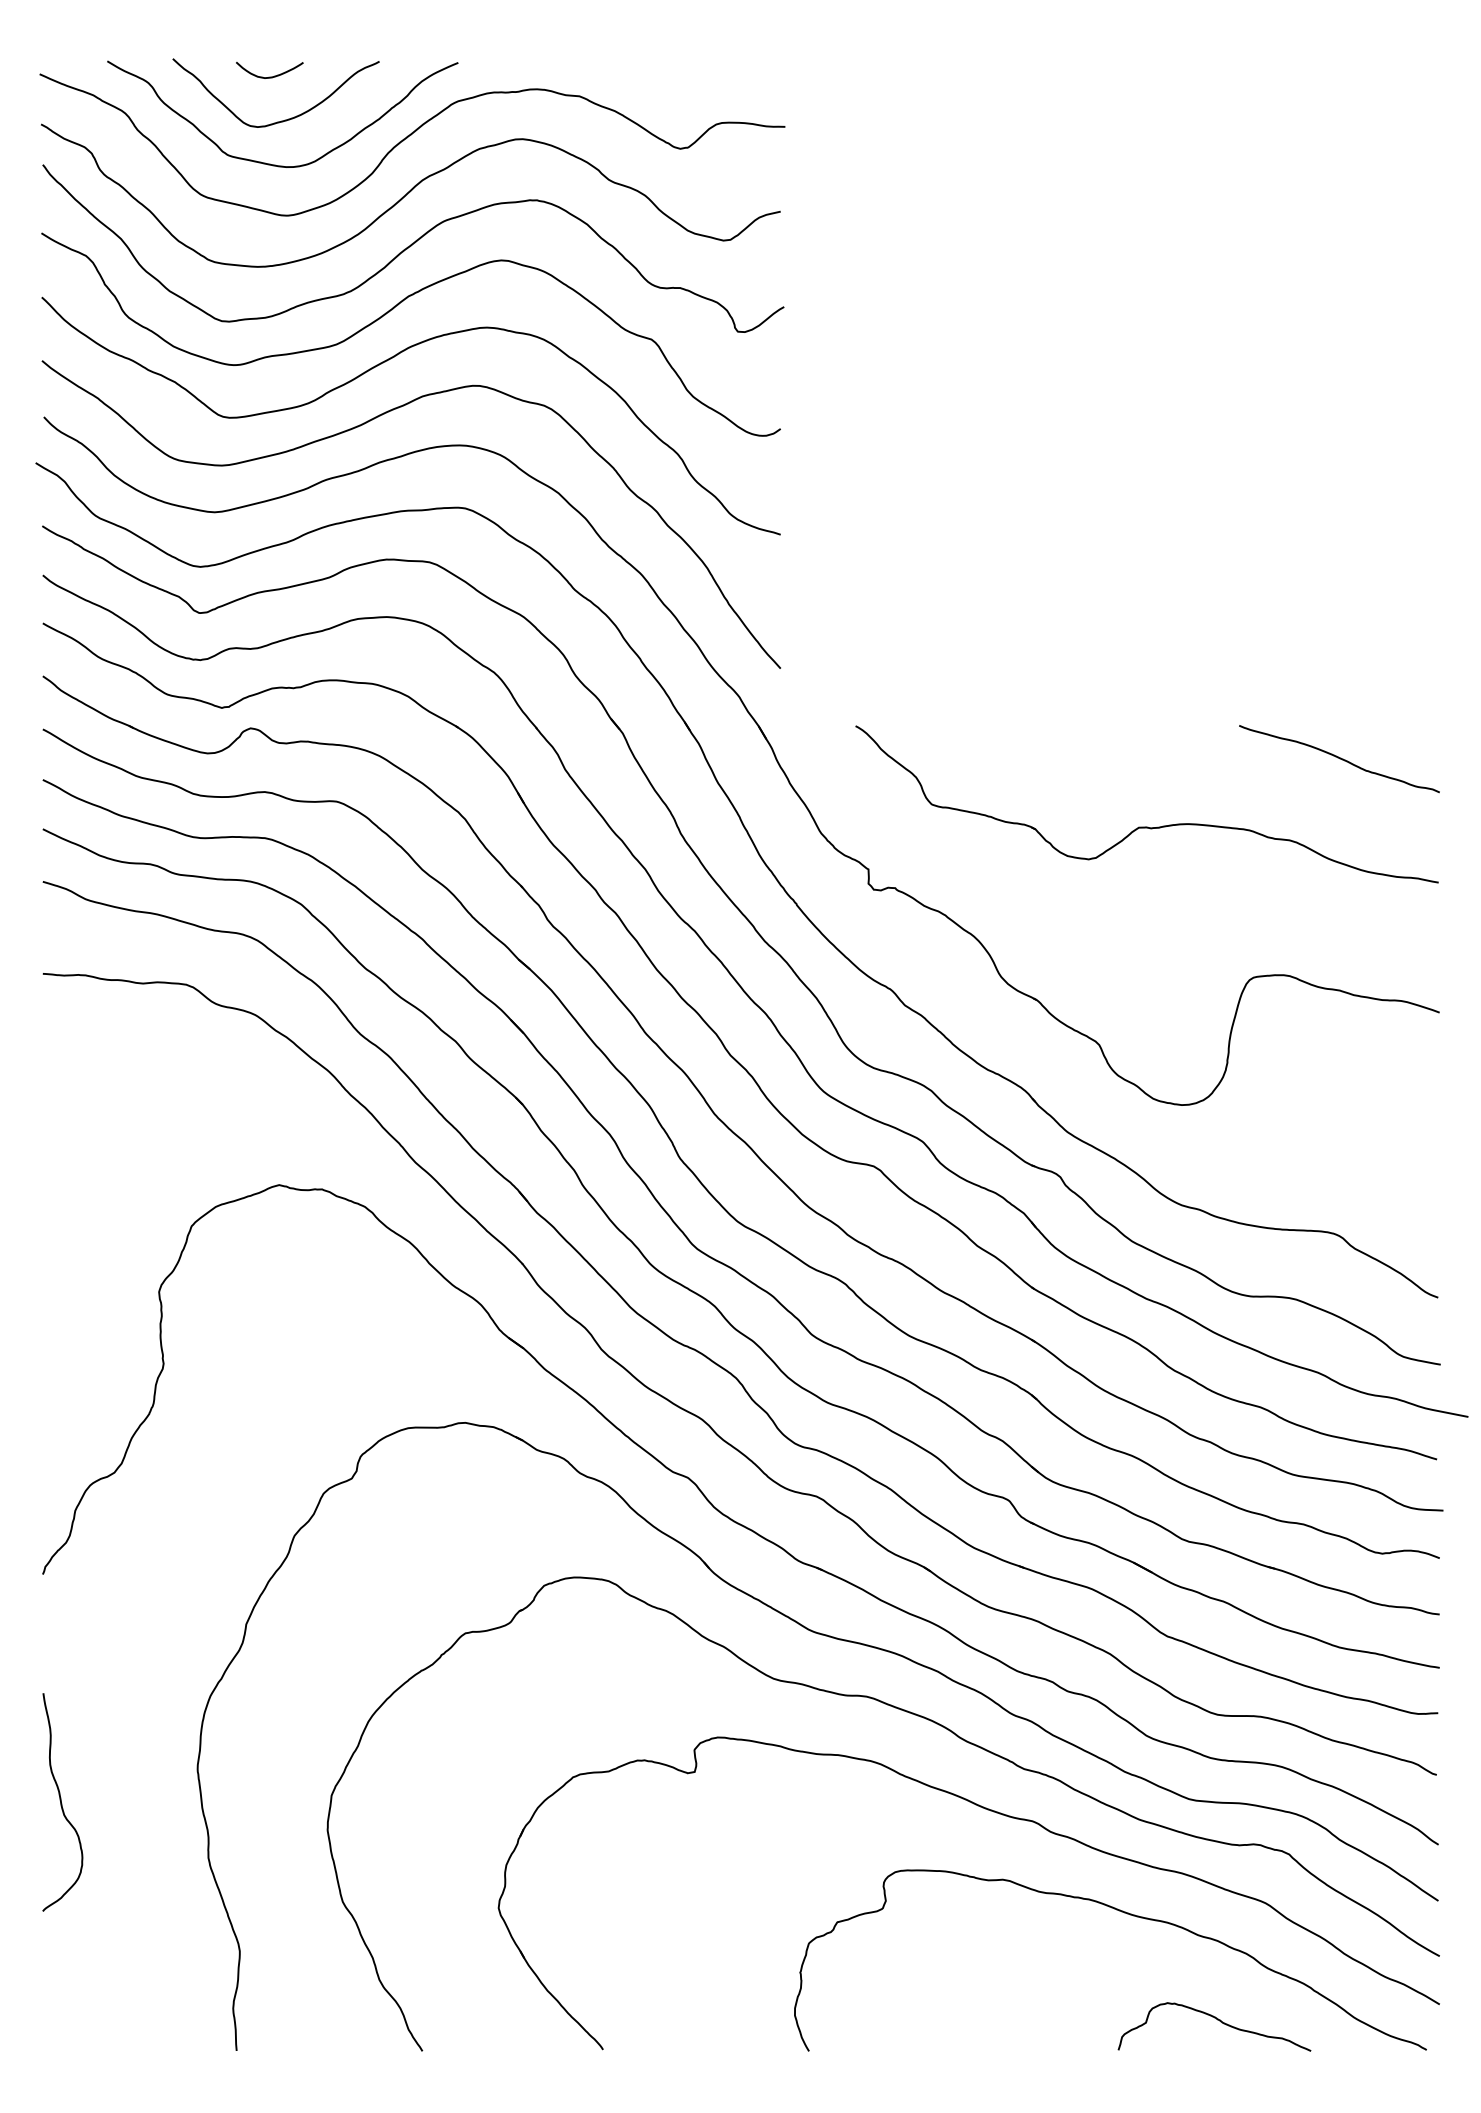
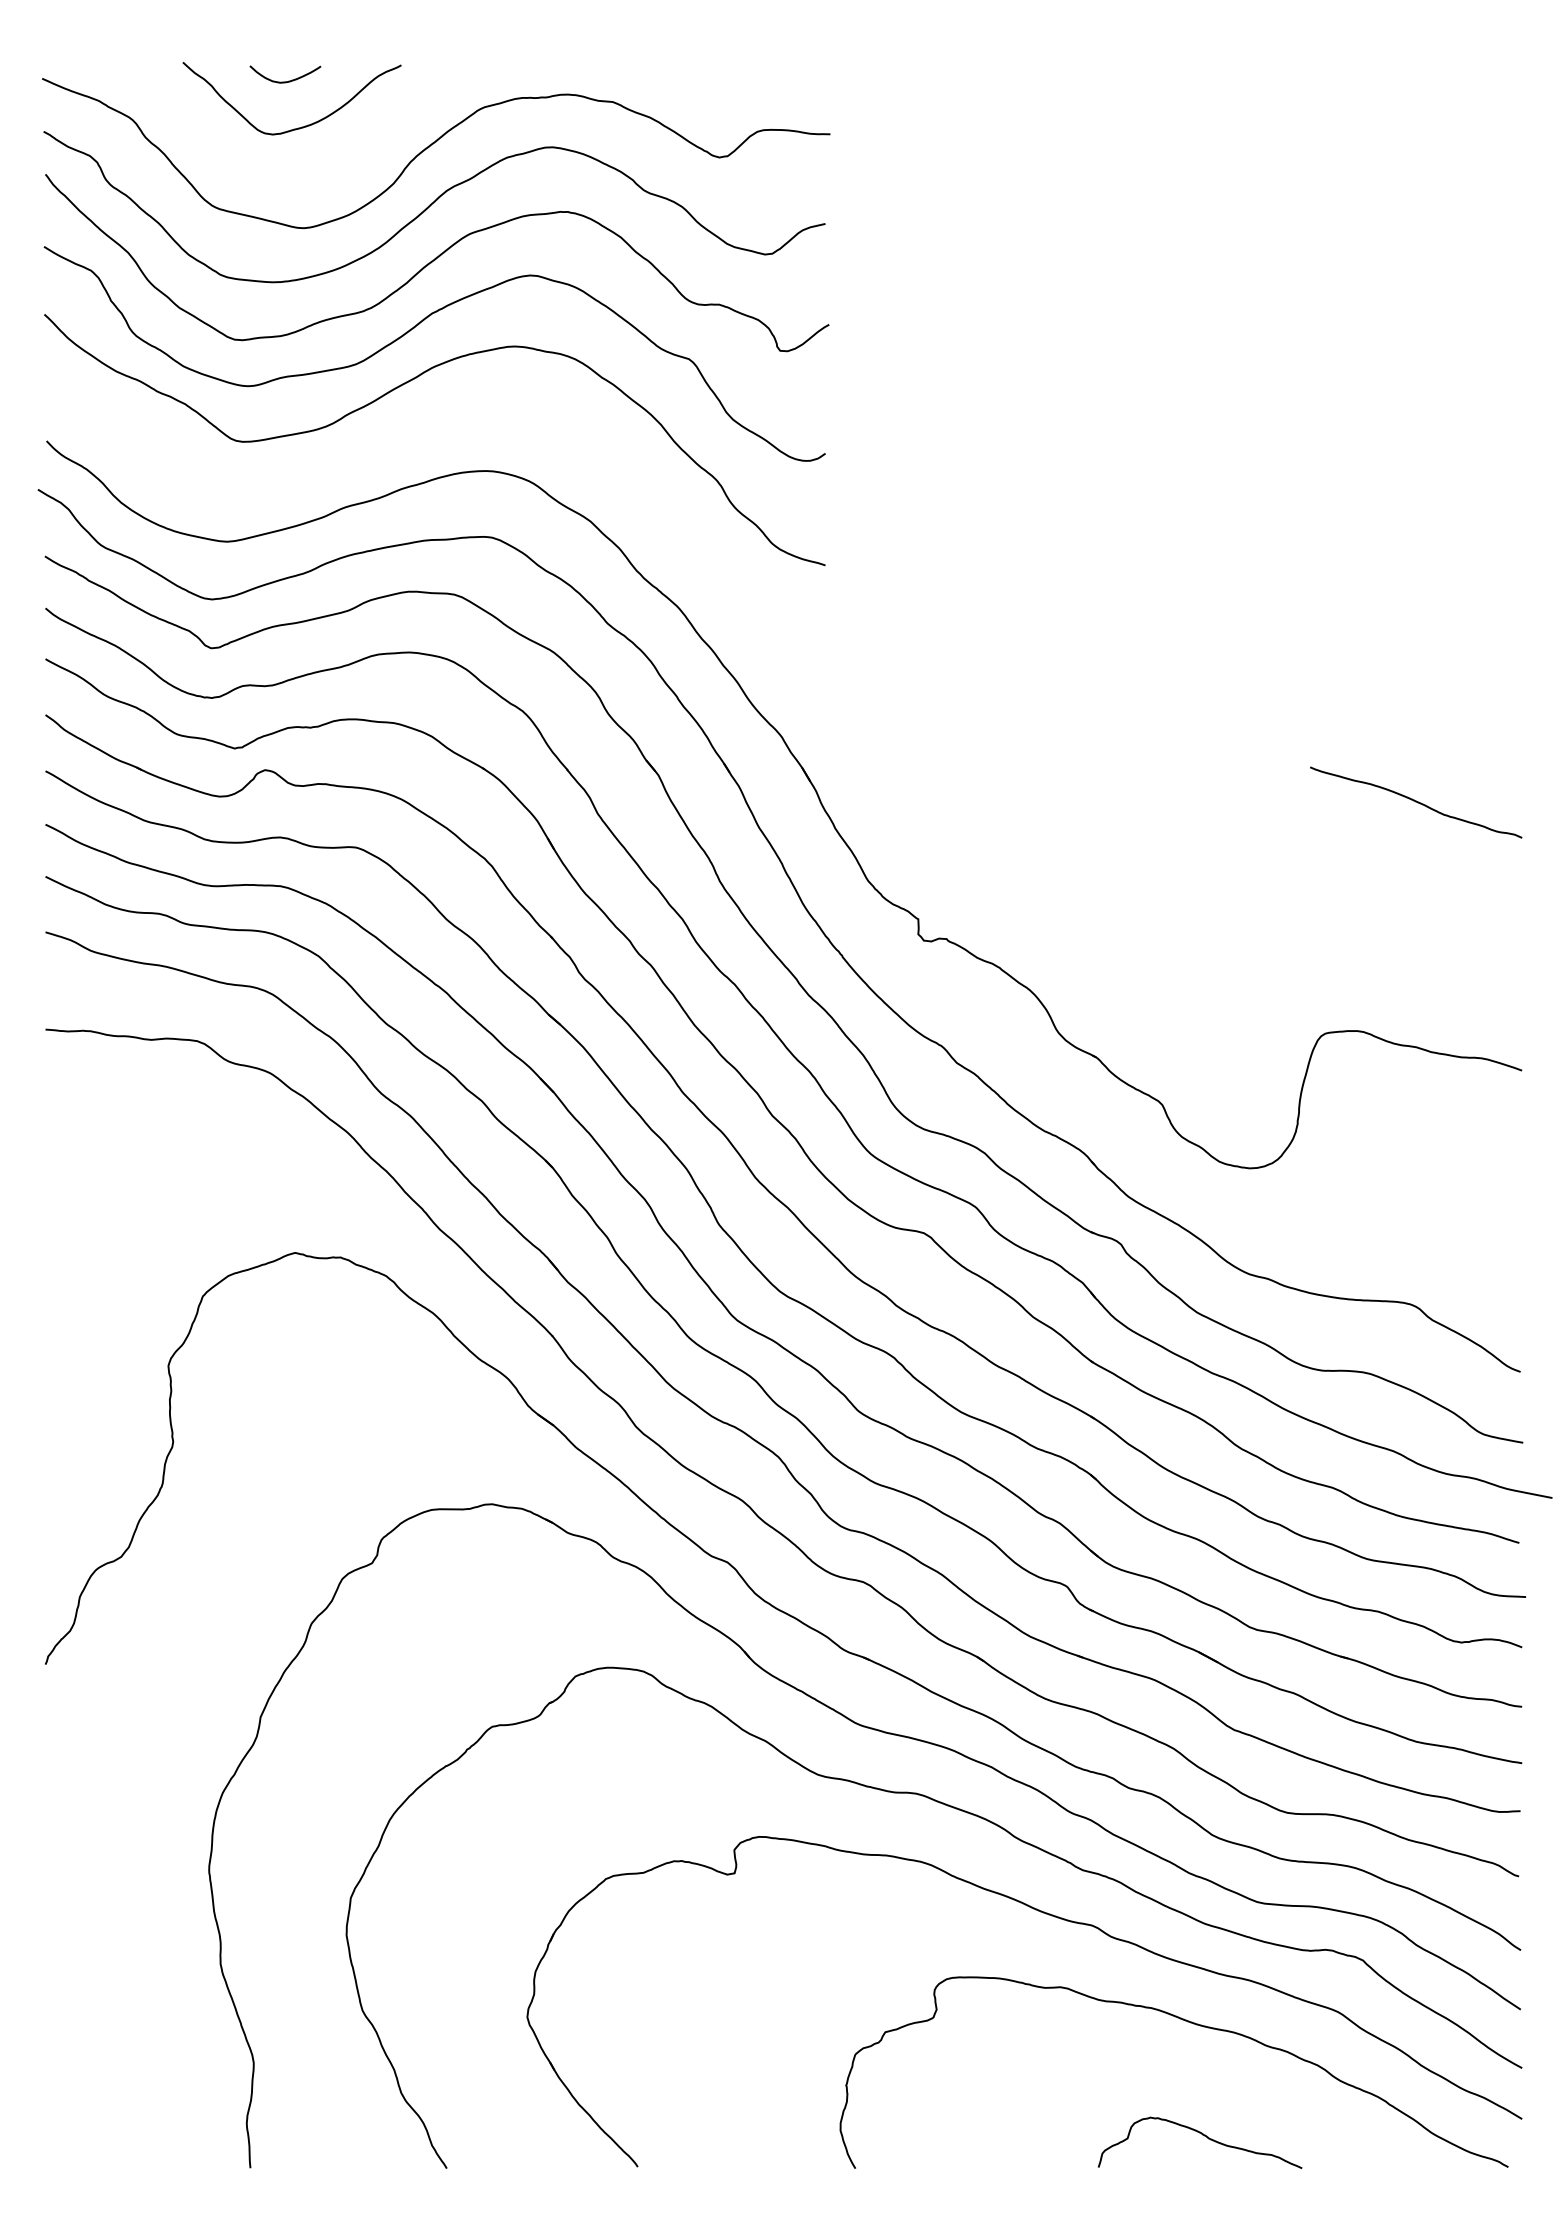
curve: (272, 163) -> (288, 173), removed
curve: (365, 424) -> (386, 448), removed
part: (1145, 826) -> (1211, 873), removed
curve: (61, 1802) -> (65, 1905), removed
curve: (1218, 2020) -> (1204, 2136), moved

